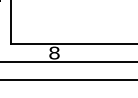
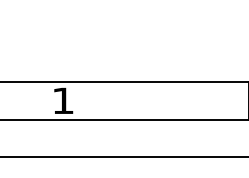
text: (54, 52) -> (63, 99), 8 -> 1

